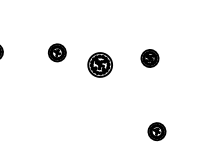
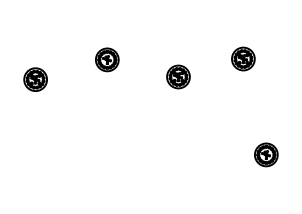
part: (57, 52) -> (107, 59), moved
part: (100, 64) -> (178, 76), size x0.71

